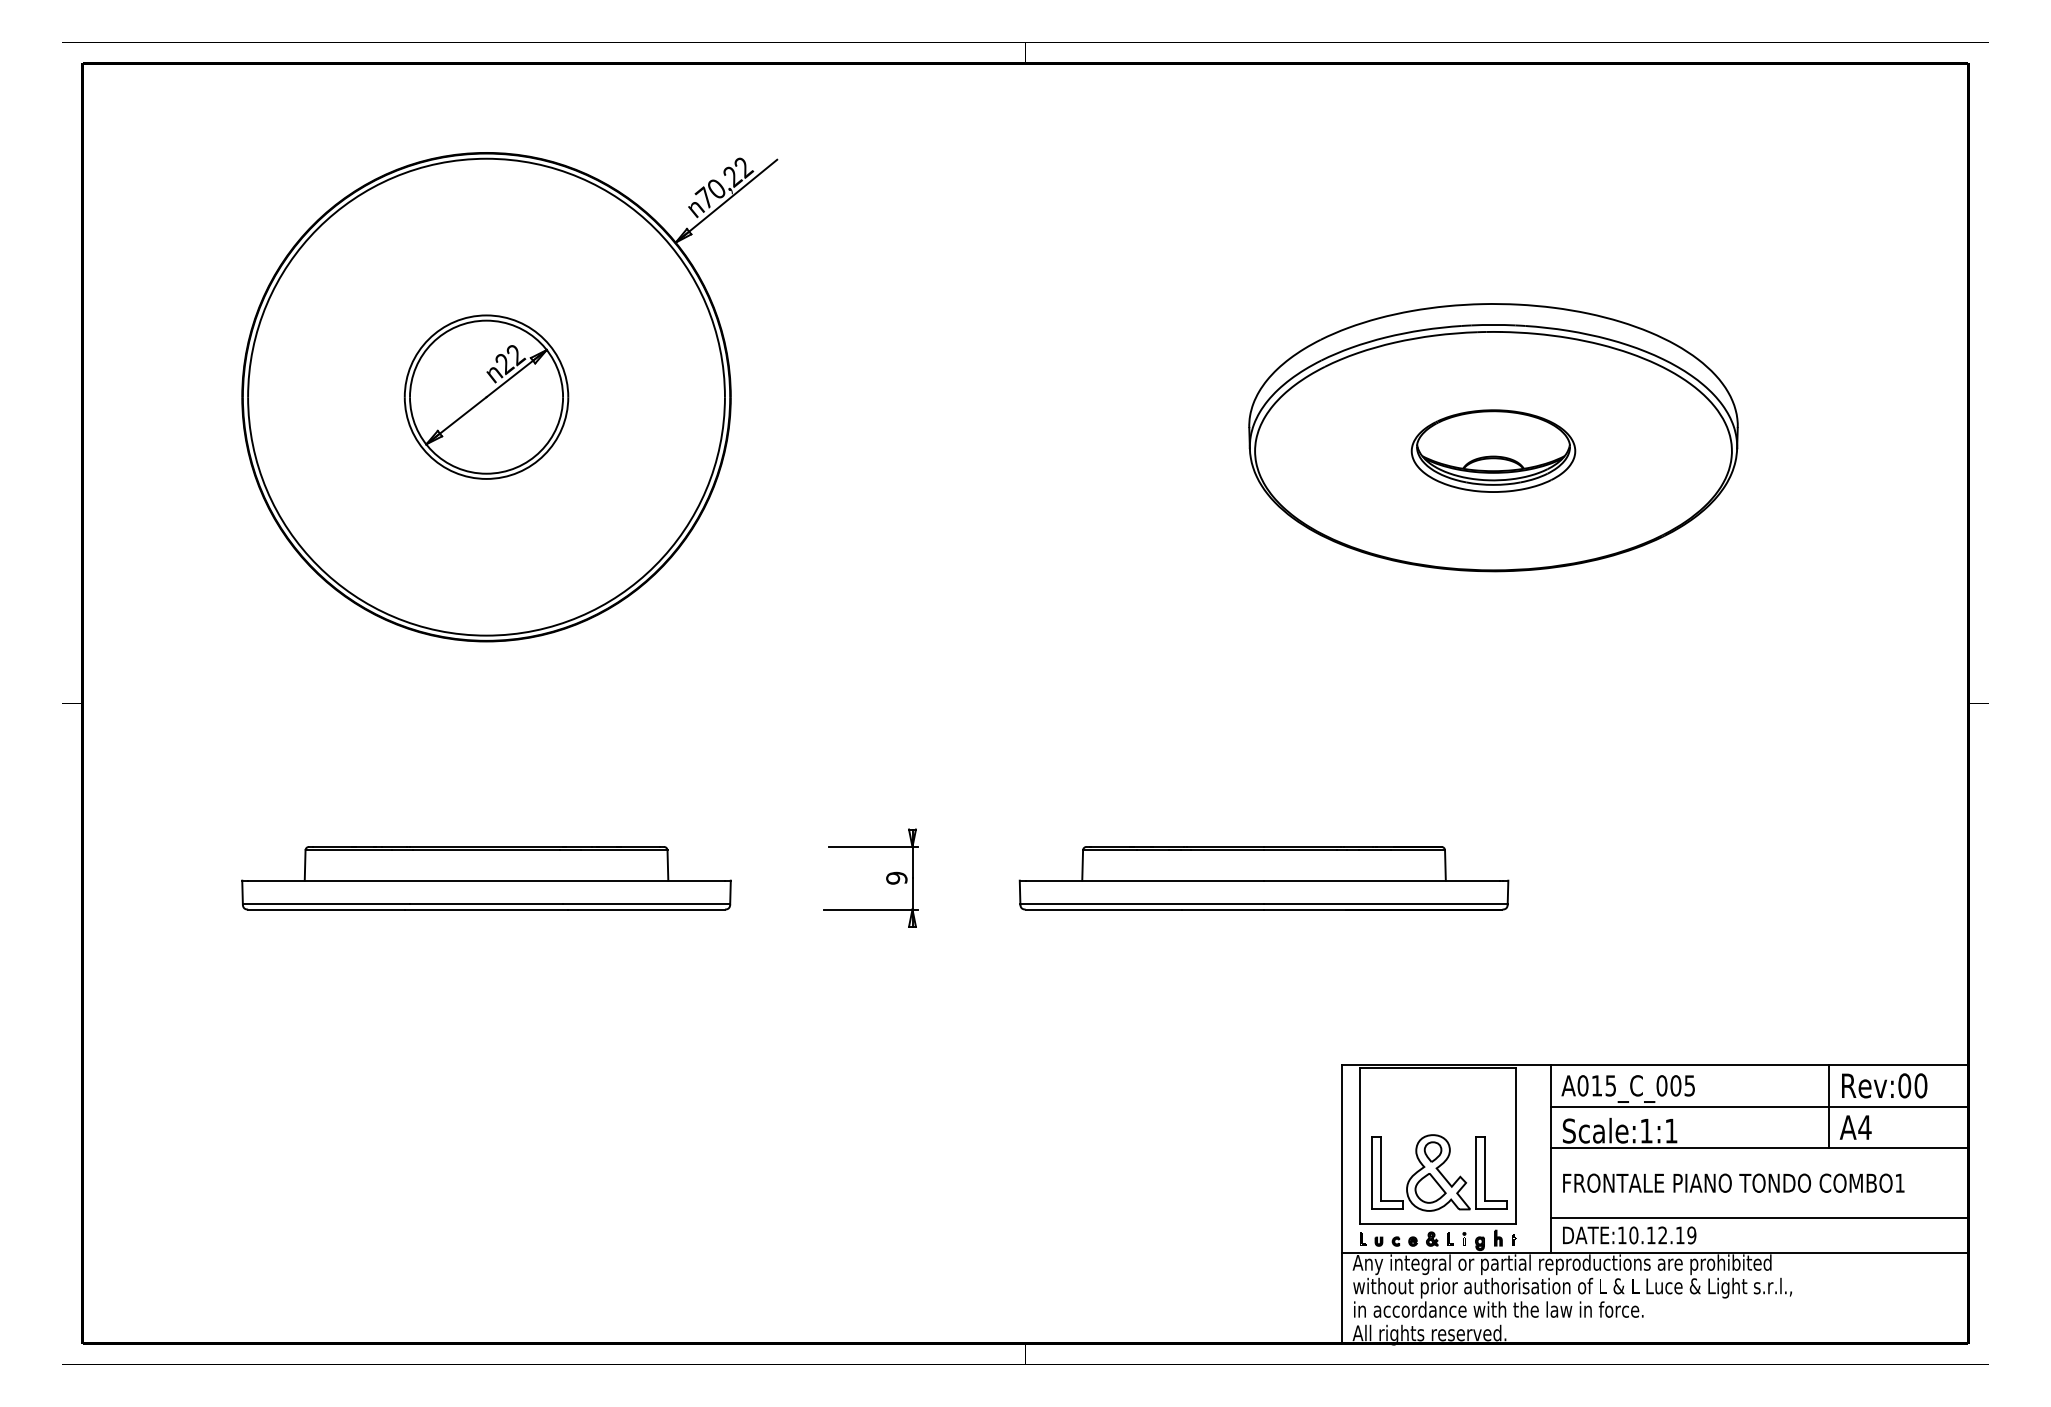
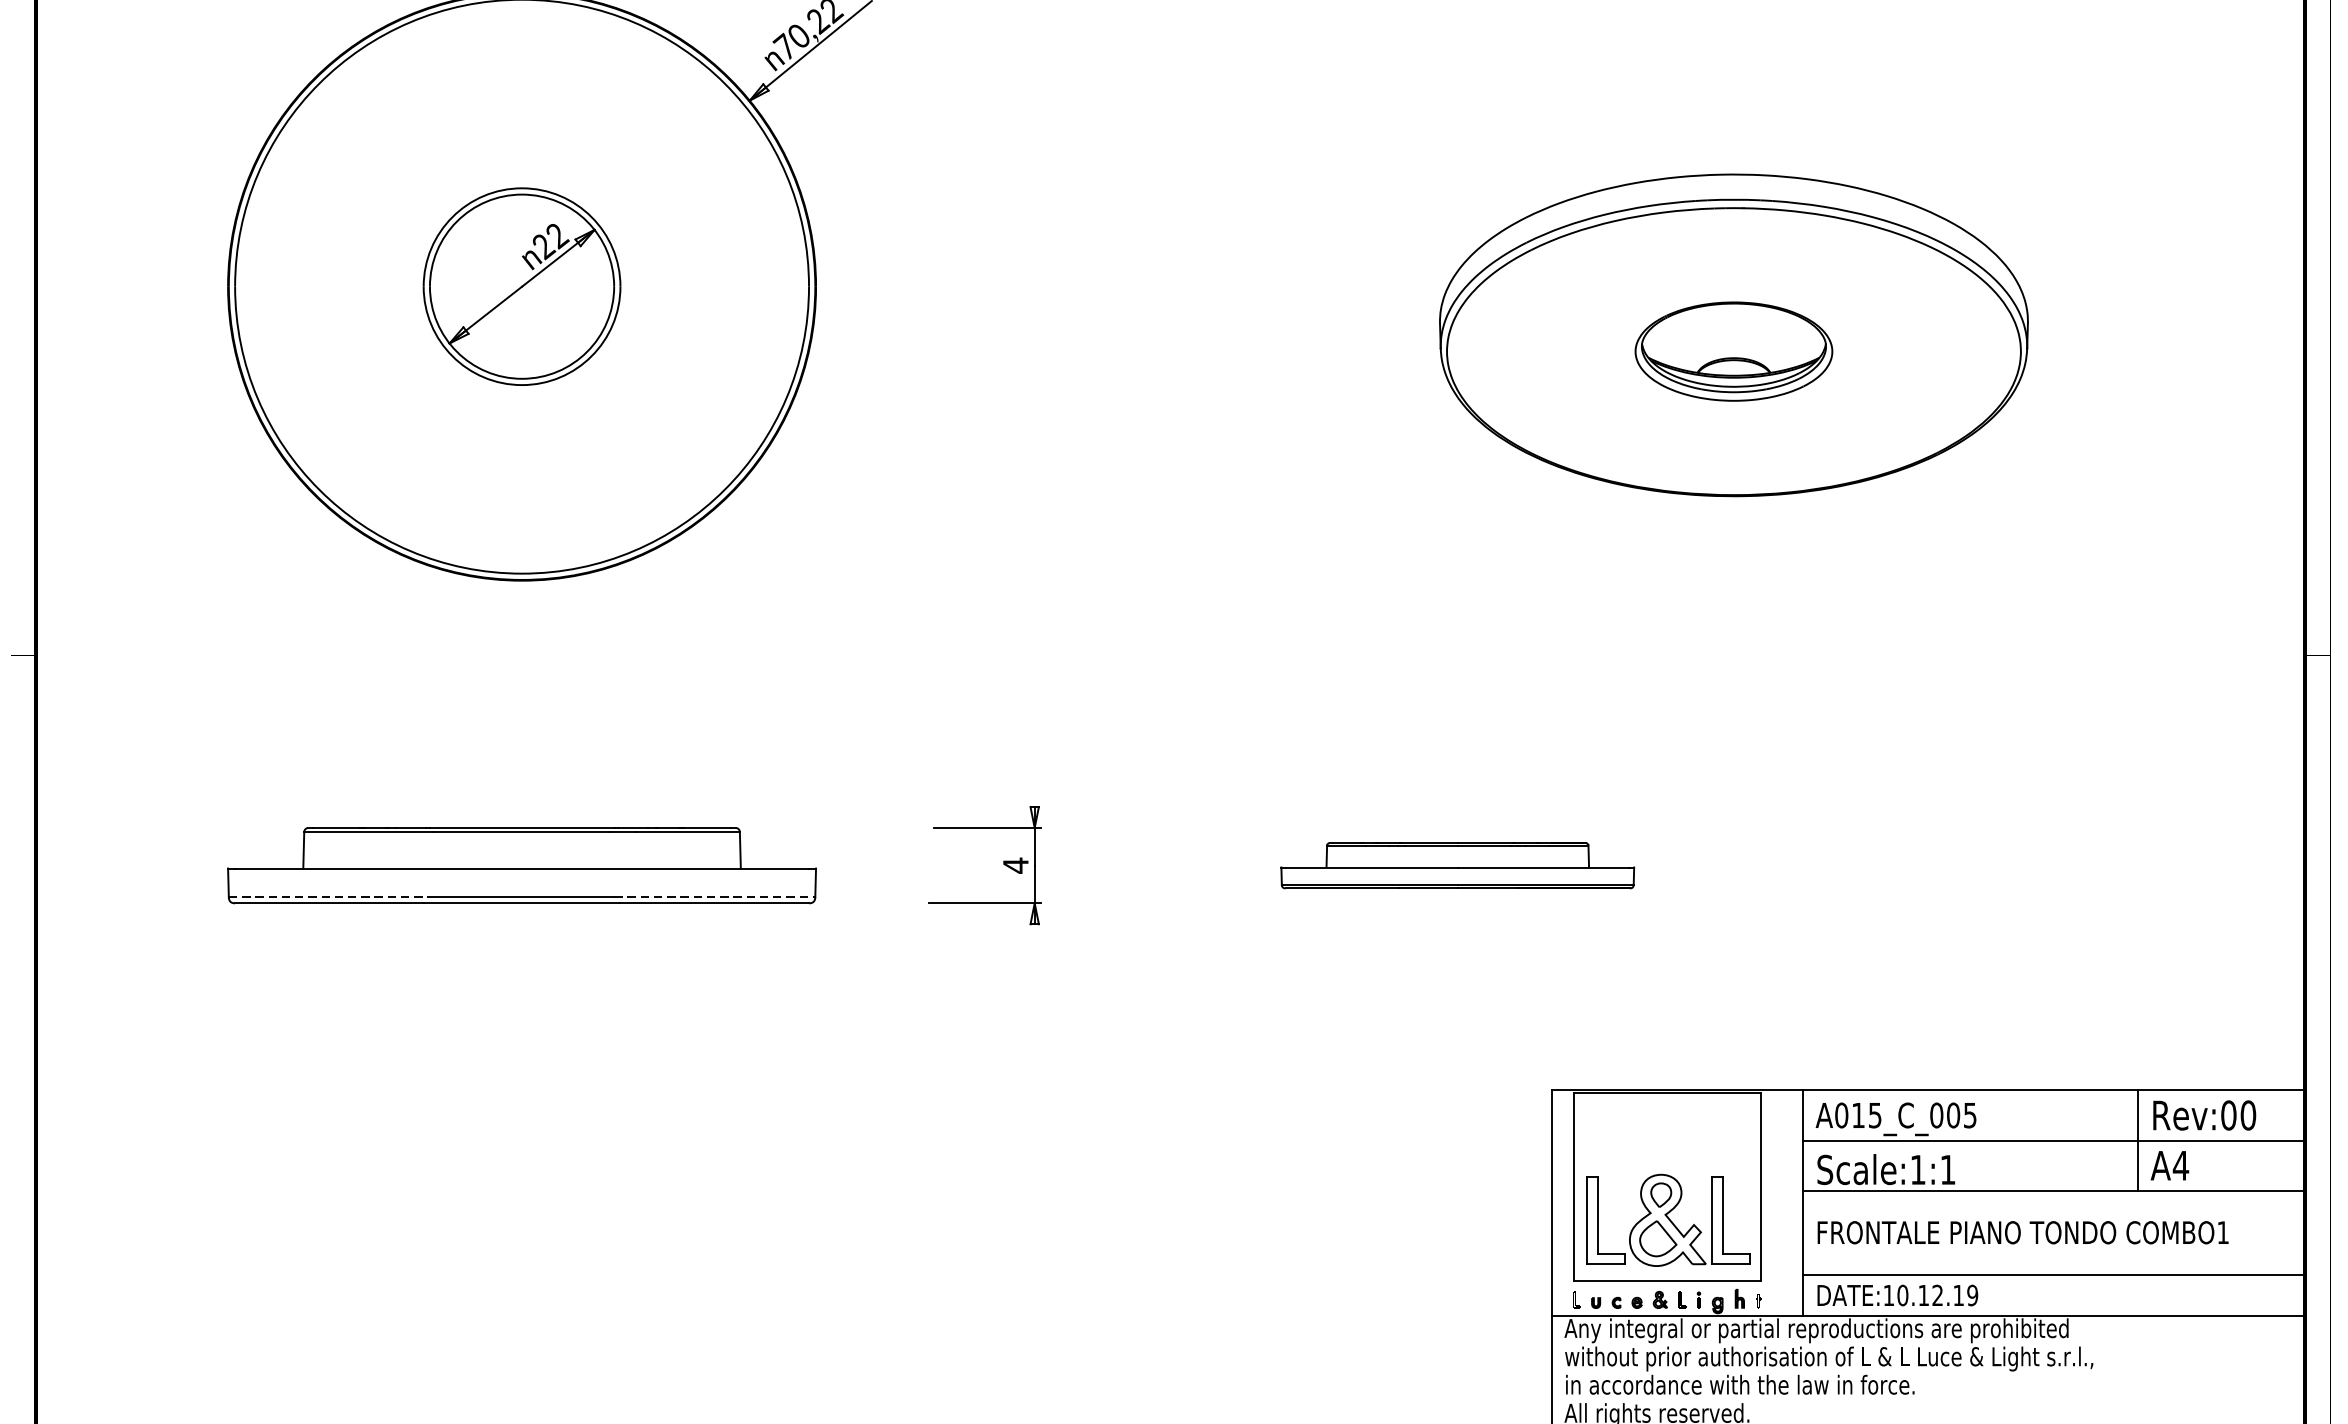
text: (896, 878) -> (1015, 865), 9 -> 4
part: (1263, 878) -> (1457, 865), size x0.6
line: (326, 904) -> (329, 897), solid -> dashed
line: (646, 904) -> (714, 897), solid -> dashed

